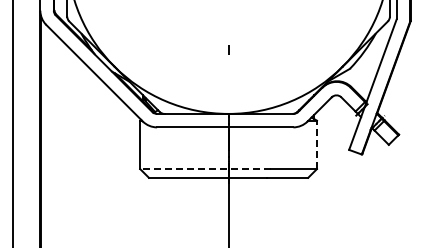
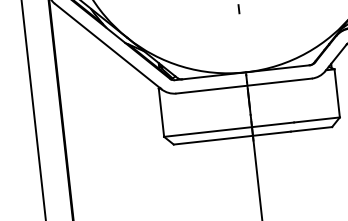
line: (316, 144) -> (336, 93), dashed -> solid
line: (205, 169) -> (229, 130), dashed -> solid

